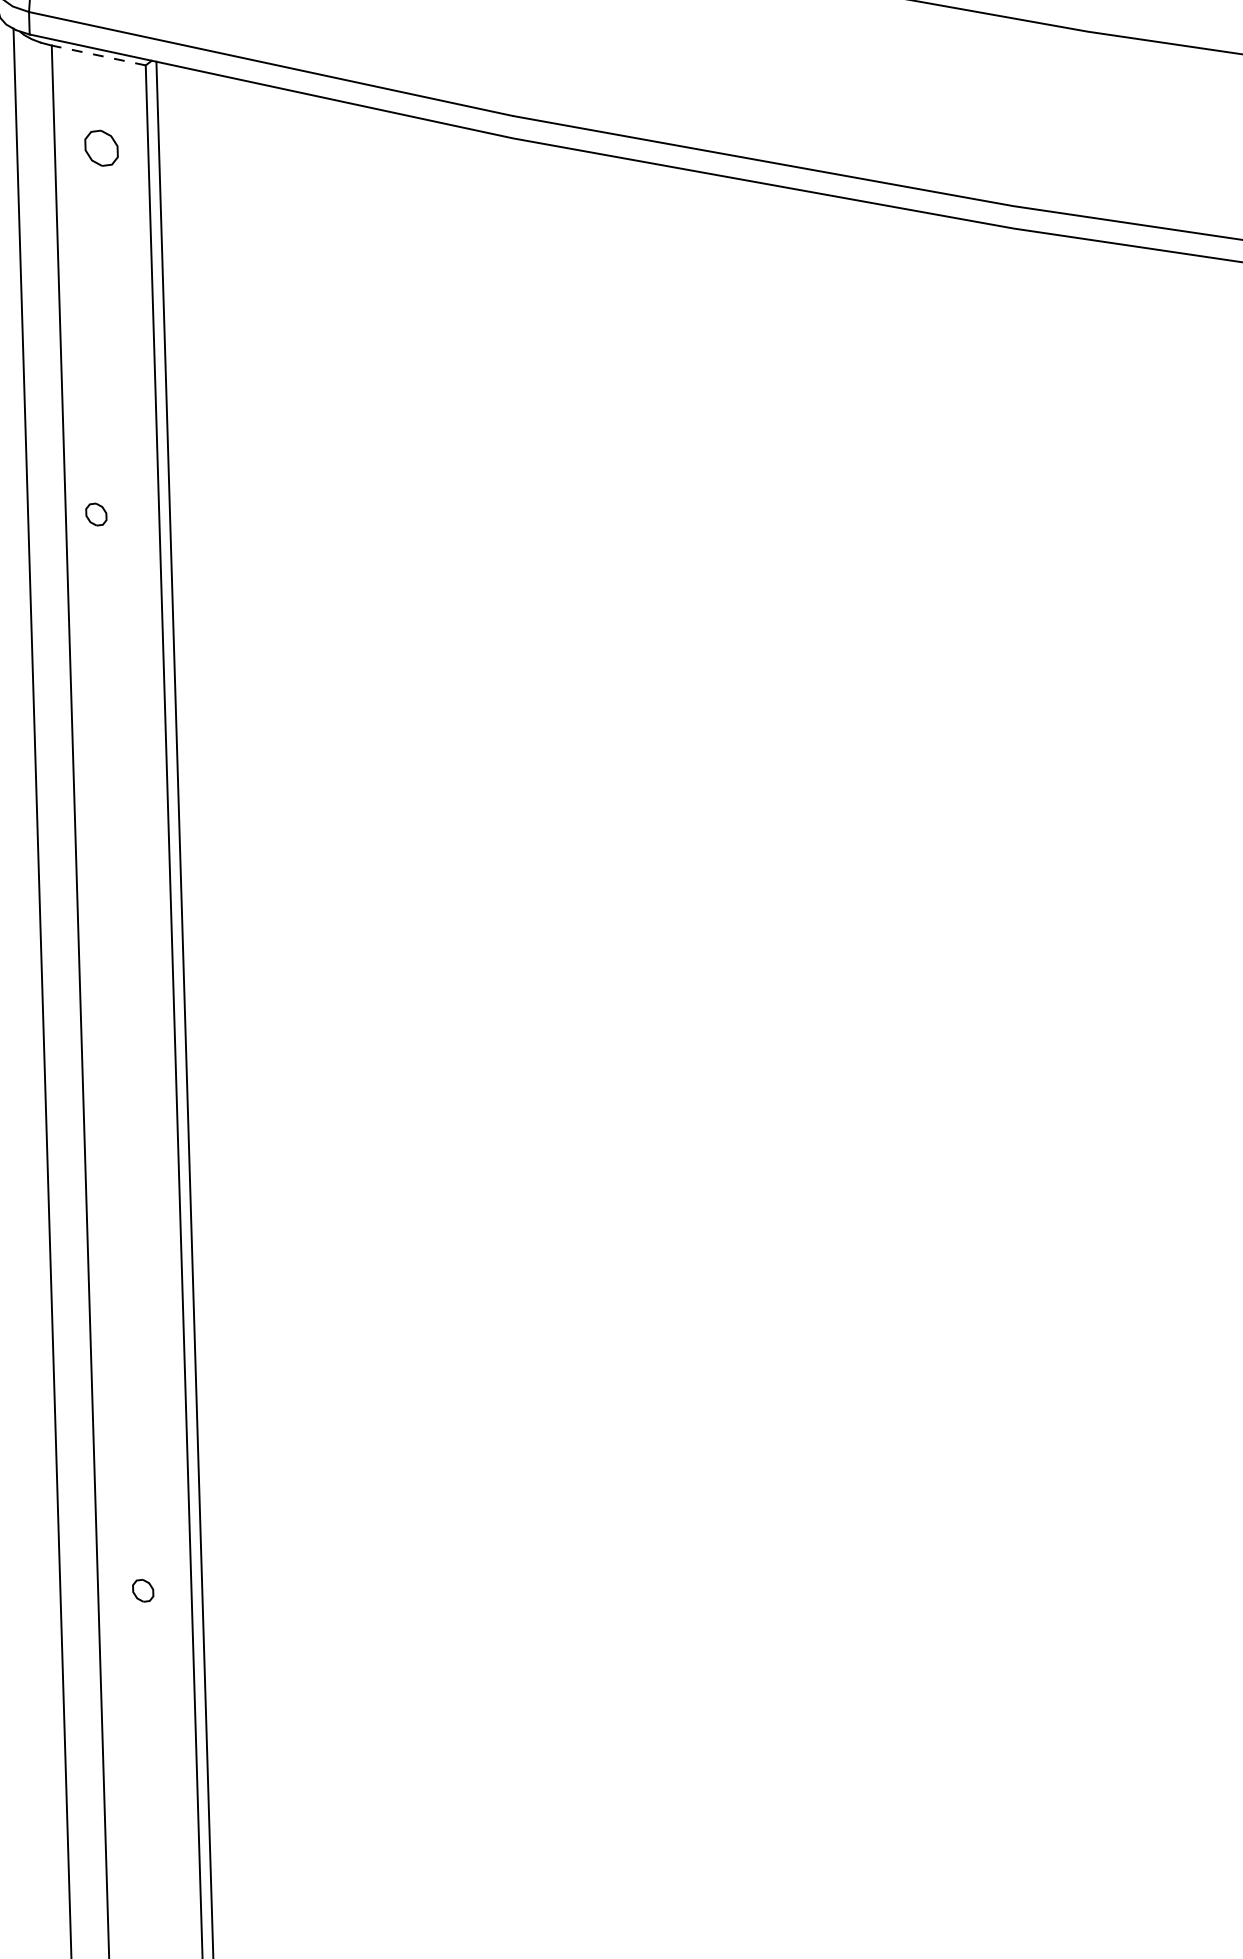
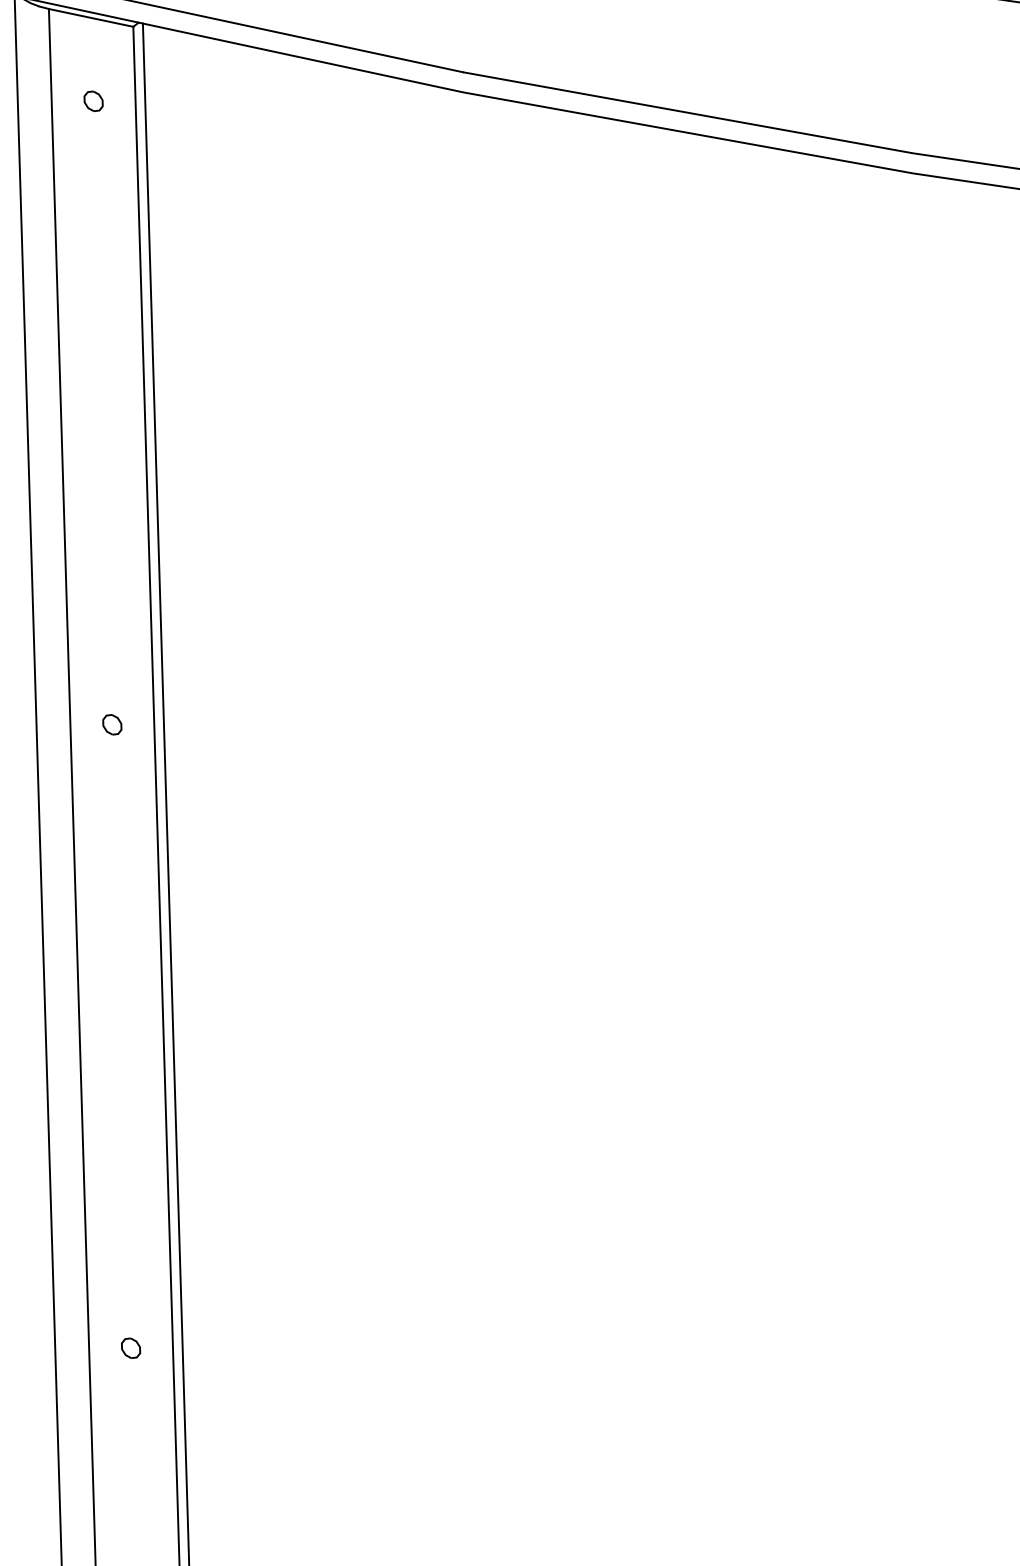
line: (98, 55) -> (90, 17), dashed -> solid
part: (101, 148) -> (93, 101), size x0.62
part: (96, 514) -> (112, 724), moved
part: (143, 1590) -> (131, 1348), moved

